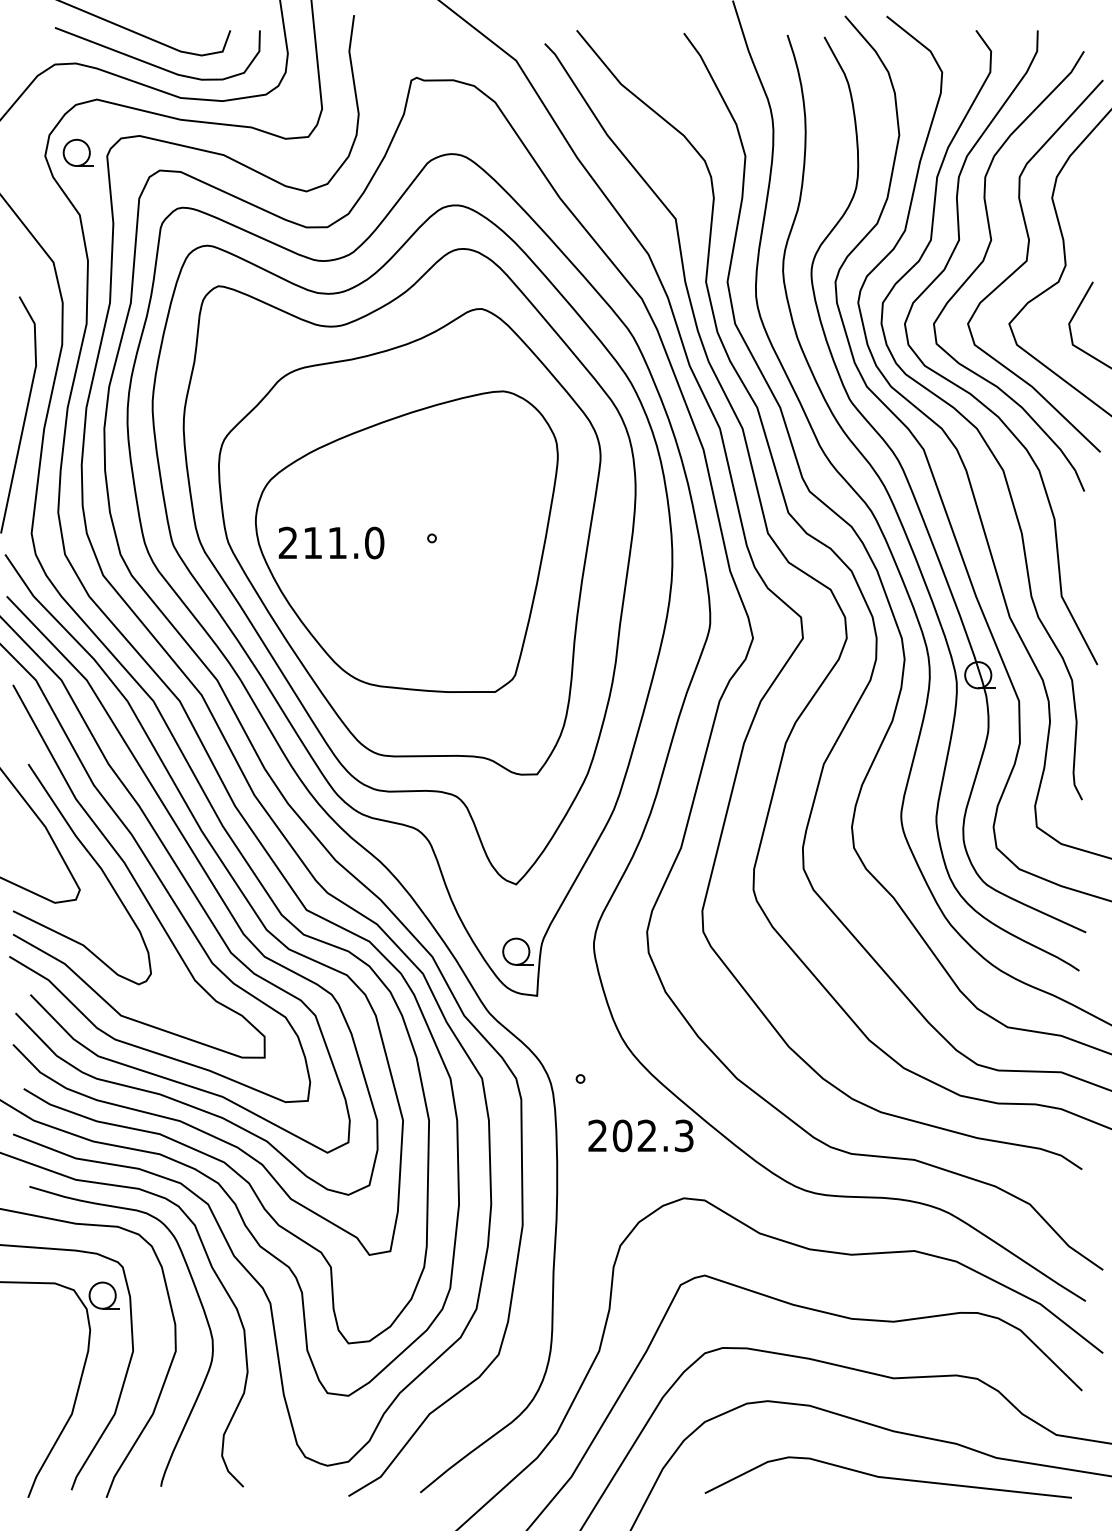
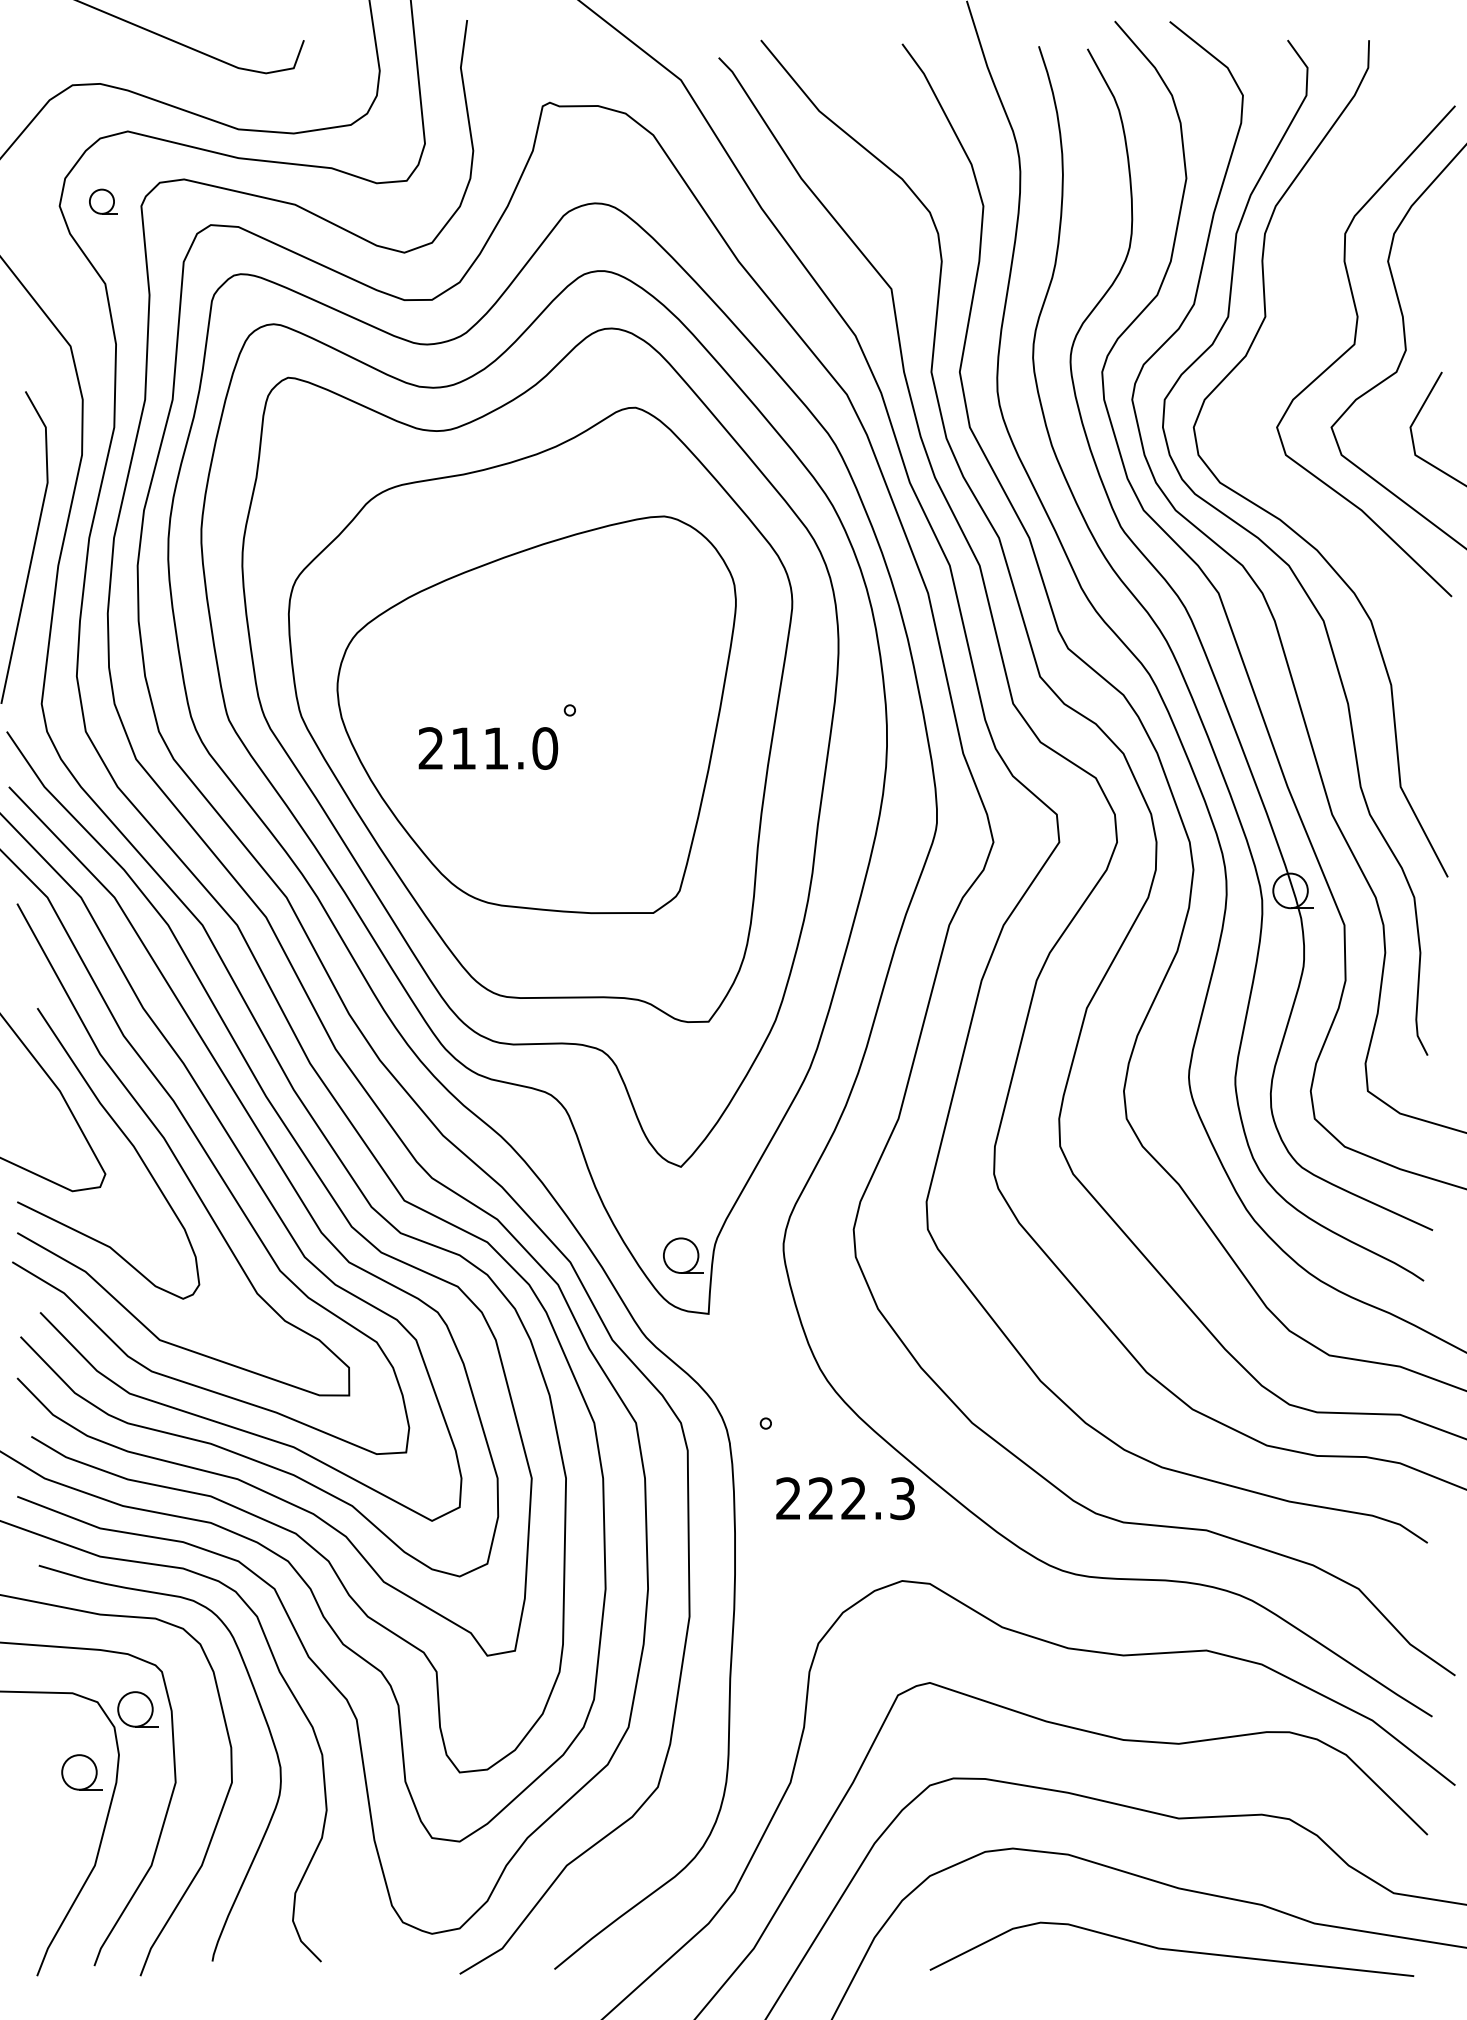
curve: (154, 64) -> (203, 85), removed
part: (78, 152) -> (103, 201), size x0.7
curve: (985, 258) -> (1299, 341), removed
text: (331, 543) -> (488, 748), moved
text: (622, 1135) -> (821, 1498), 202.3 -> 222.3
part: (61, 1343) -> (81, 1772), added

